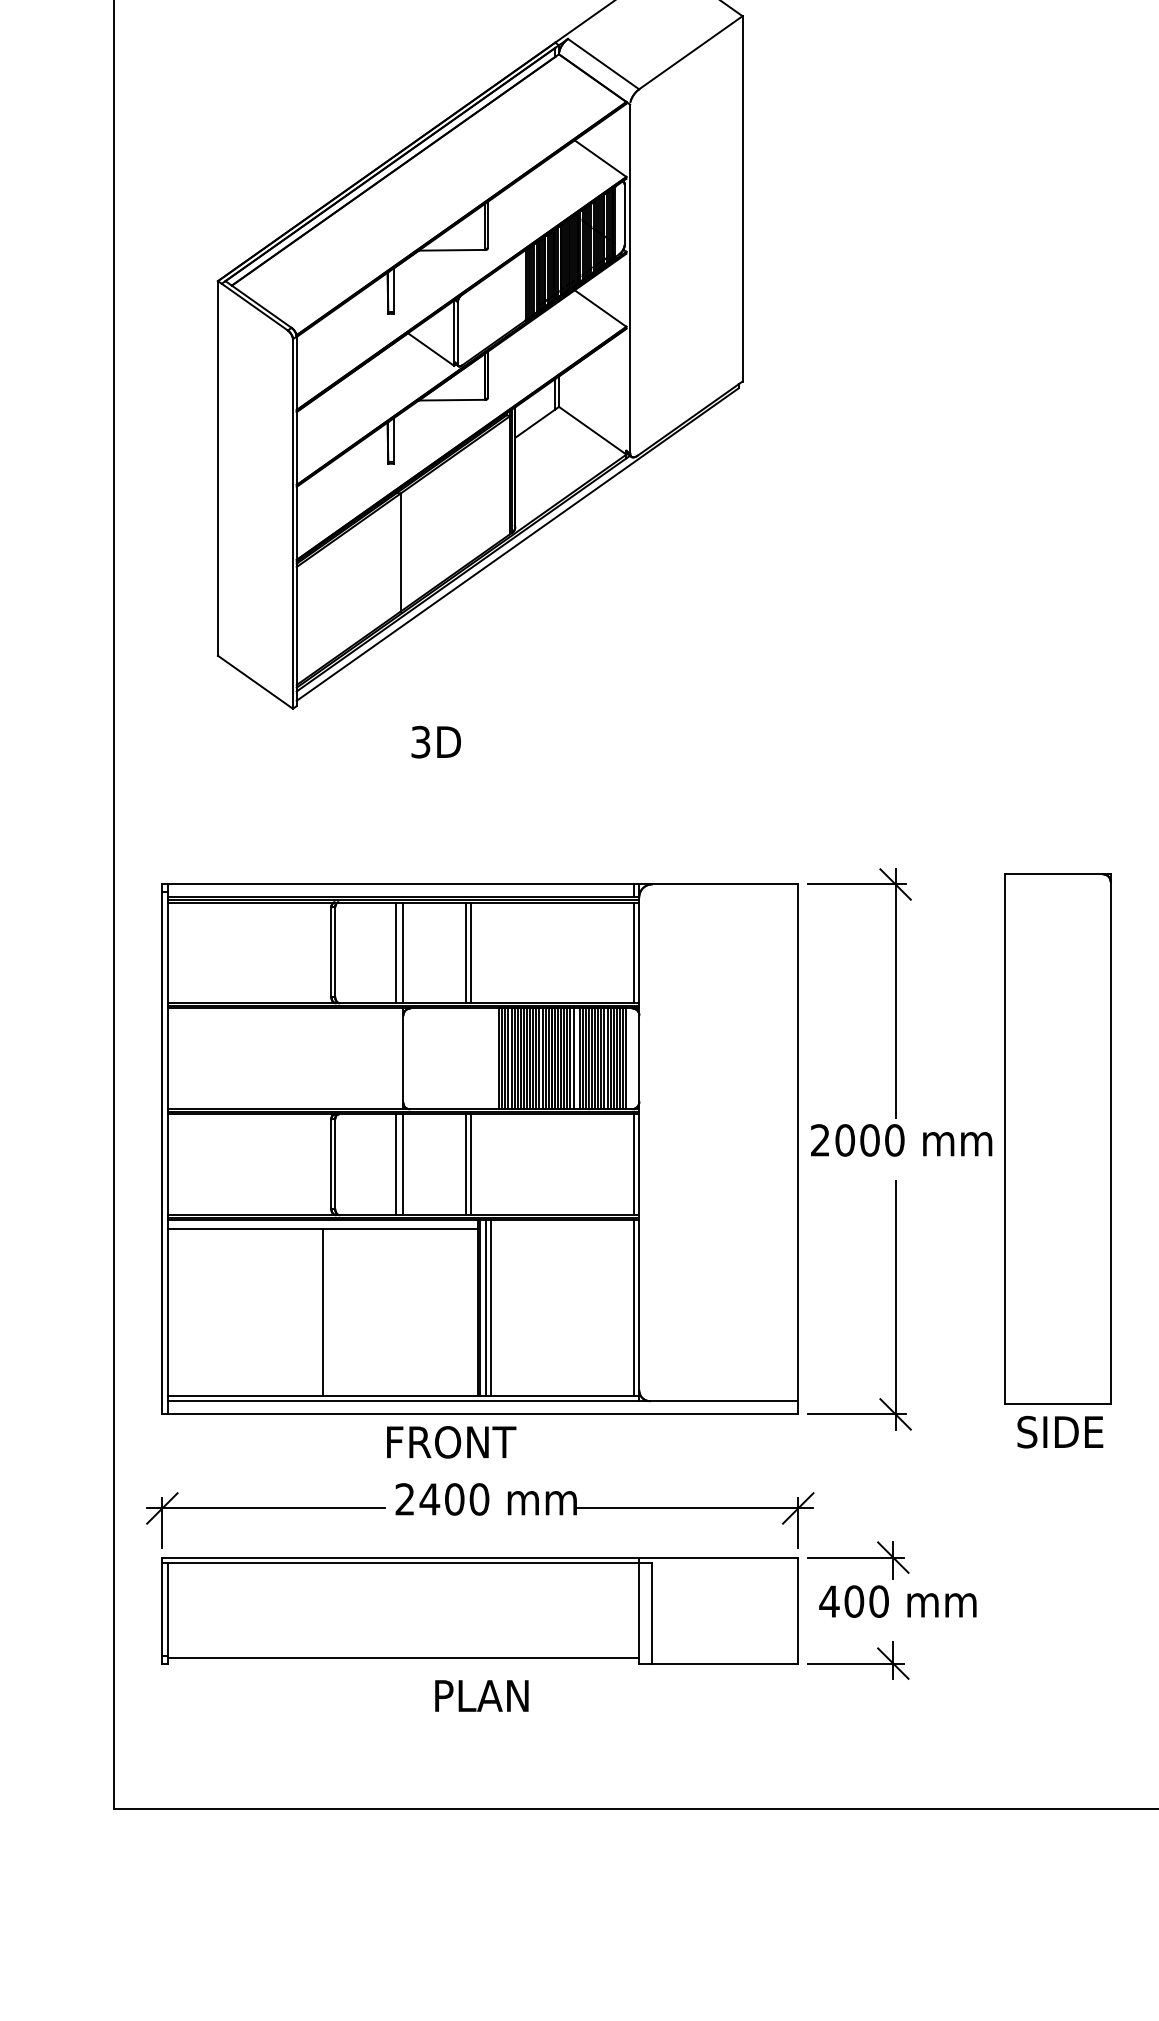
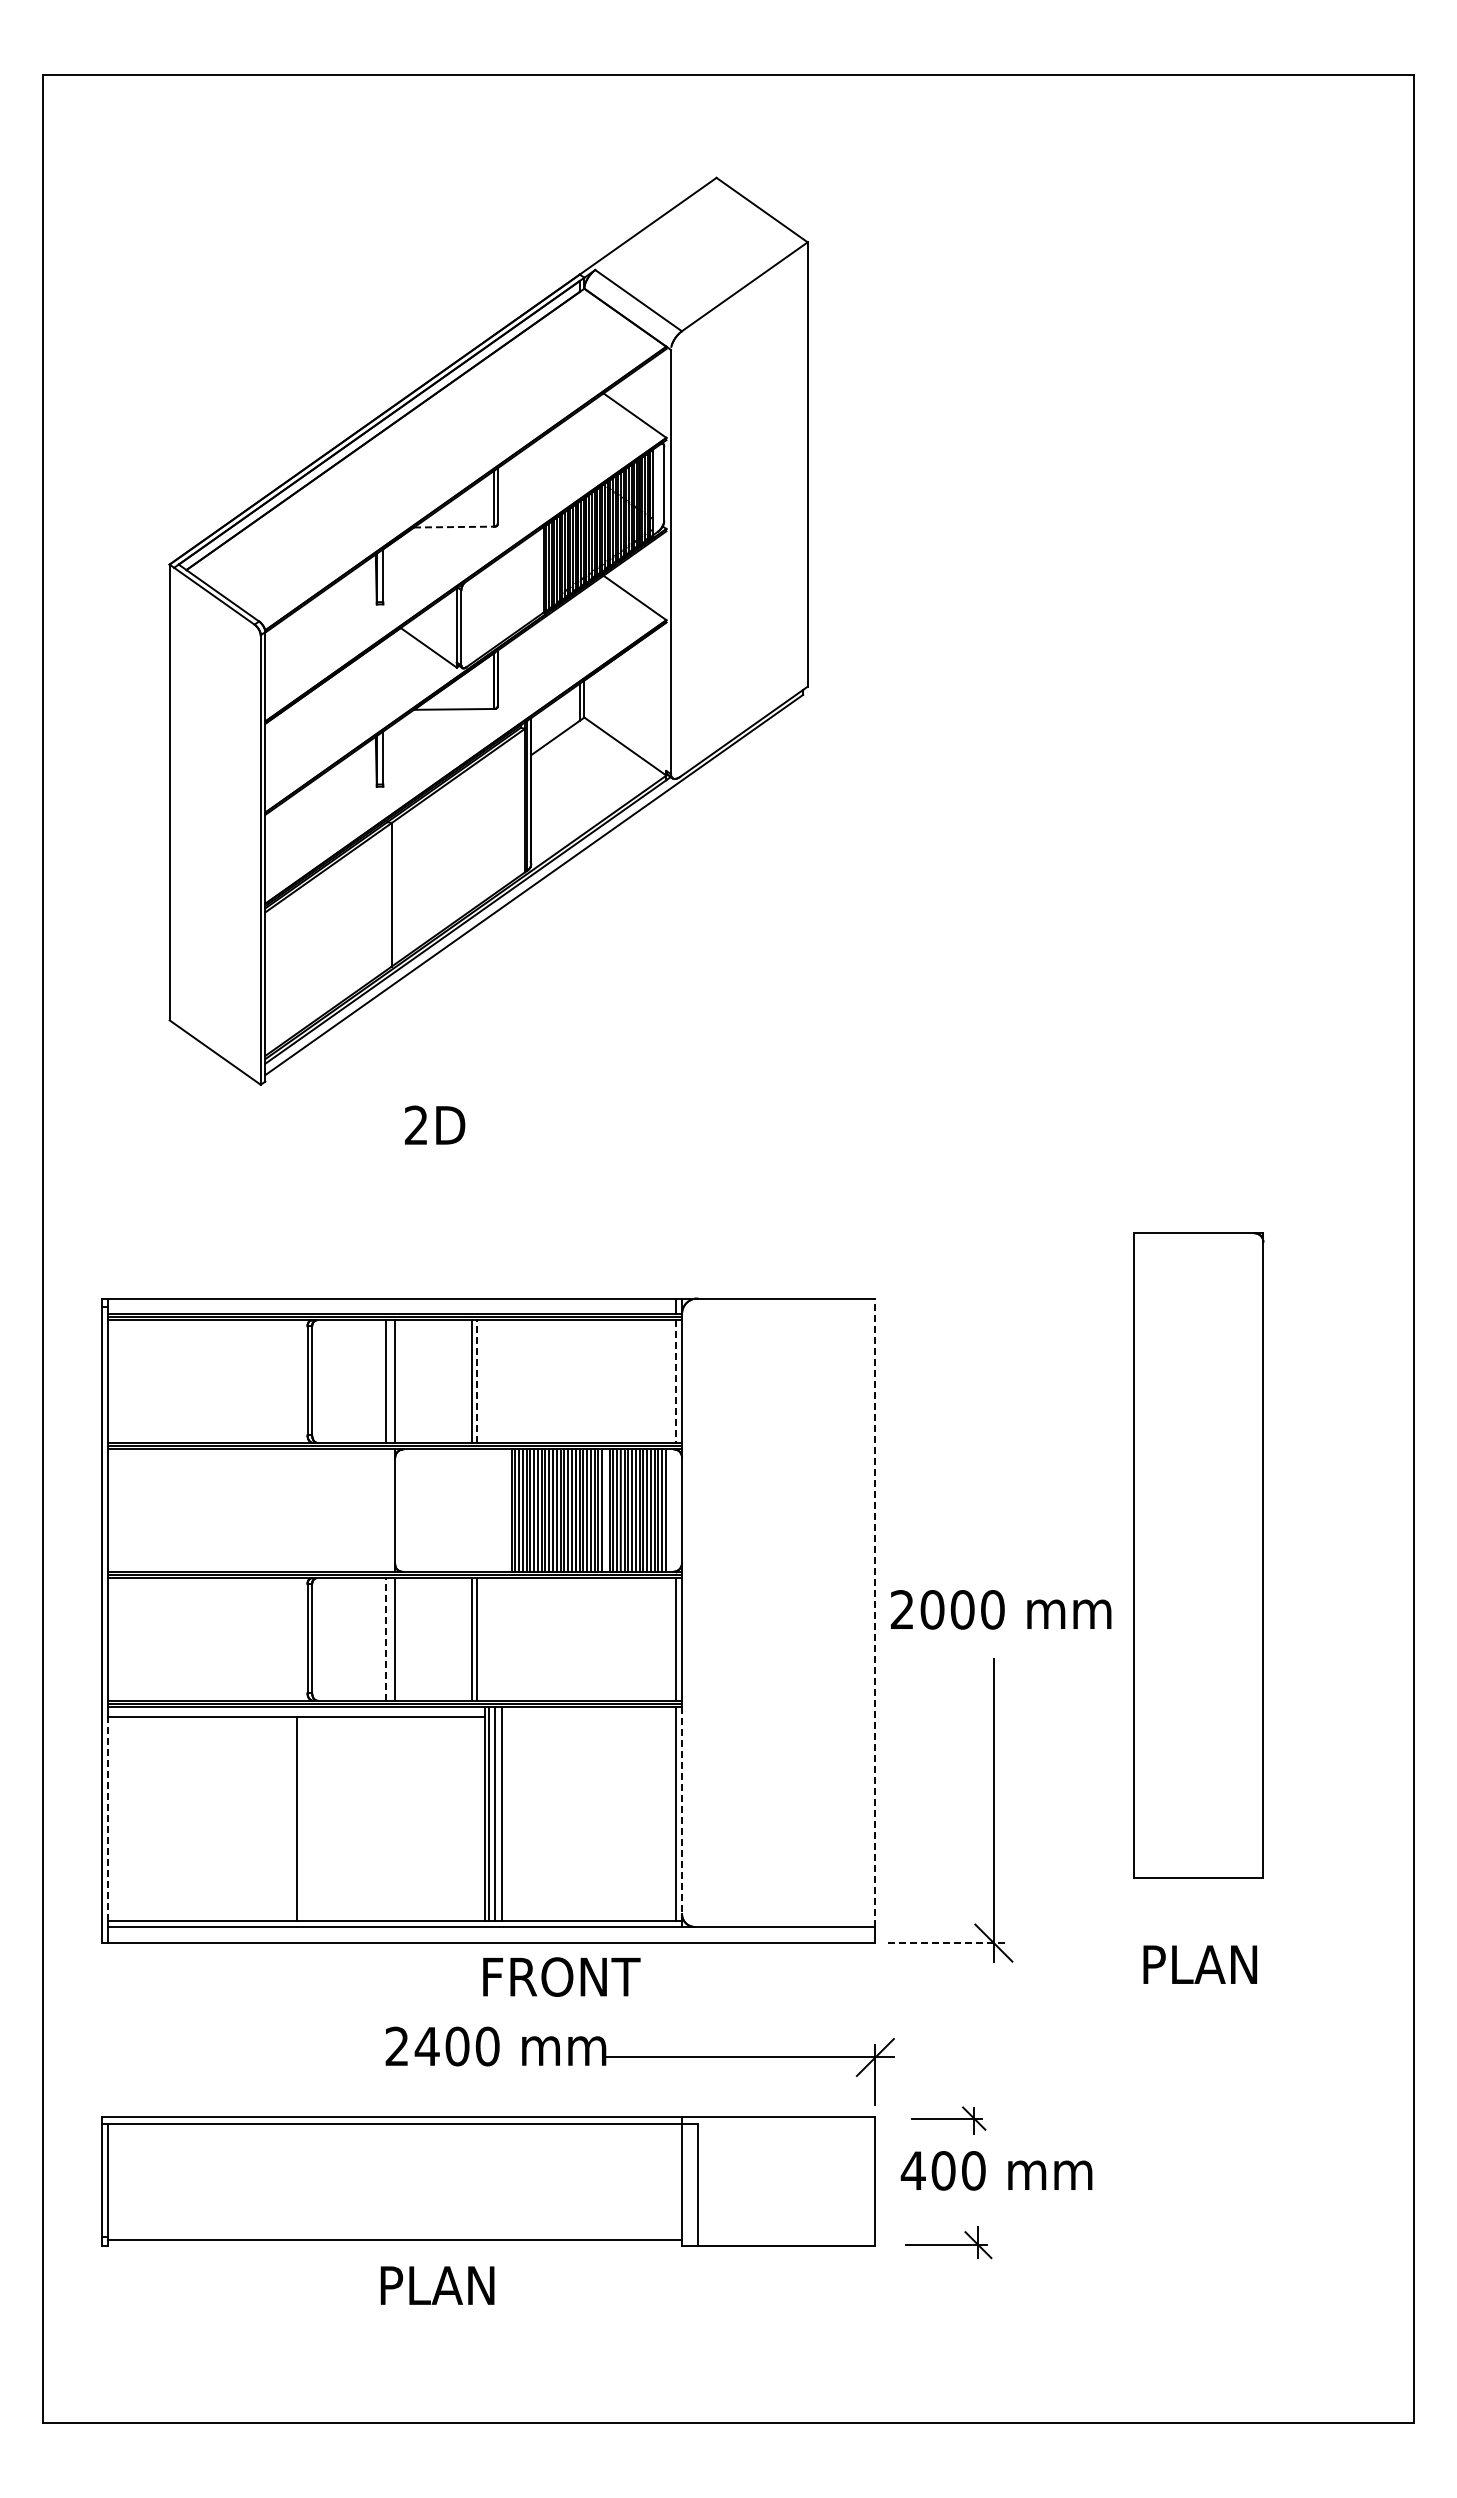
line: (452, 250) -> (454, 527), solid -> dashed
text: (420, 742) -> (416, 1125), 3D -> 2D
line: (471, 952) -> (477, 1381), solid -> dashed
line: (633, 953) -> (675, 1382), solid -> dashed
part: (895, 992) -> (993, 1430), removed
part: (1057, 1139) -> (1198, 1555), moved
line: (798, 1142) -> (875, 1612), solid -> dashed
line: (396, 1164) -> (386, 1639), solid -> dashed
line: (639, 1306) -> (682, 1811), solid -> dashed
line: (167, 1312) -> (108, 1819), solid -> dashed
line: (857, 1414) -> (947, 1943), solid -> dashed
text: (1064, 1431) -> (1199, 1964), SIDE -> PLAN
text: (451, 1441) -> (561, 1976), moved
part: (265, 1508) -> (227, 2057), removed
part: (858, 1560) -> (948, 2120), size x0.6
part: (858, 1660) -> (948, 2242), size x0.7
text: (481, 1695) -> (437, 2285), moved

